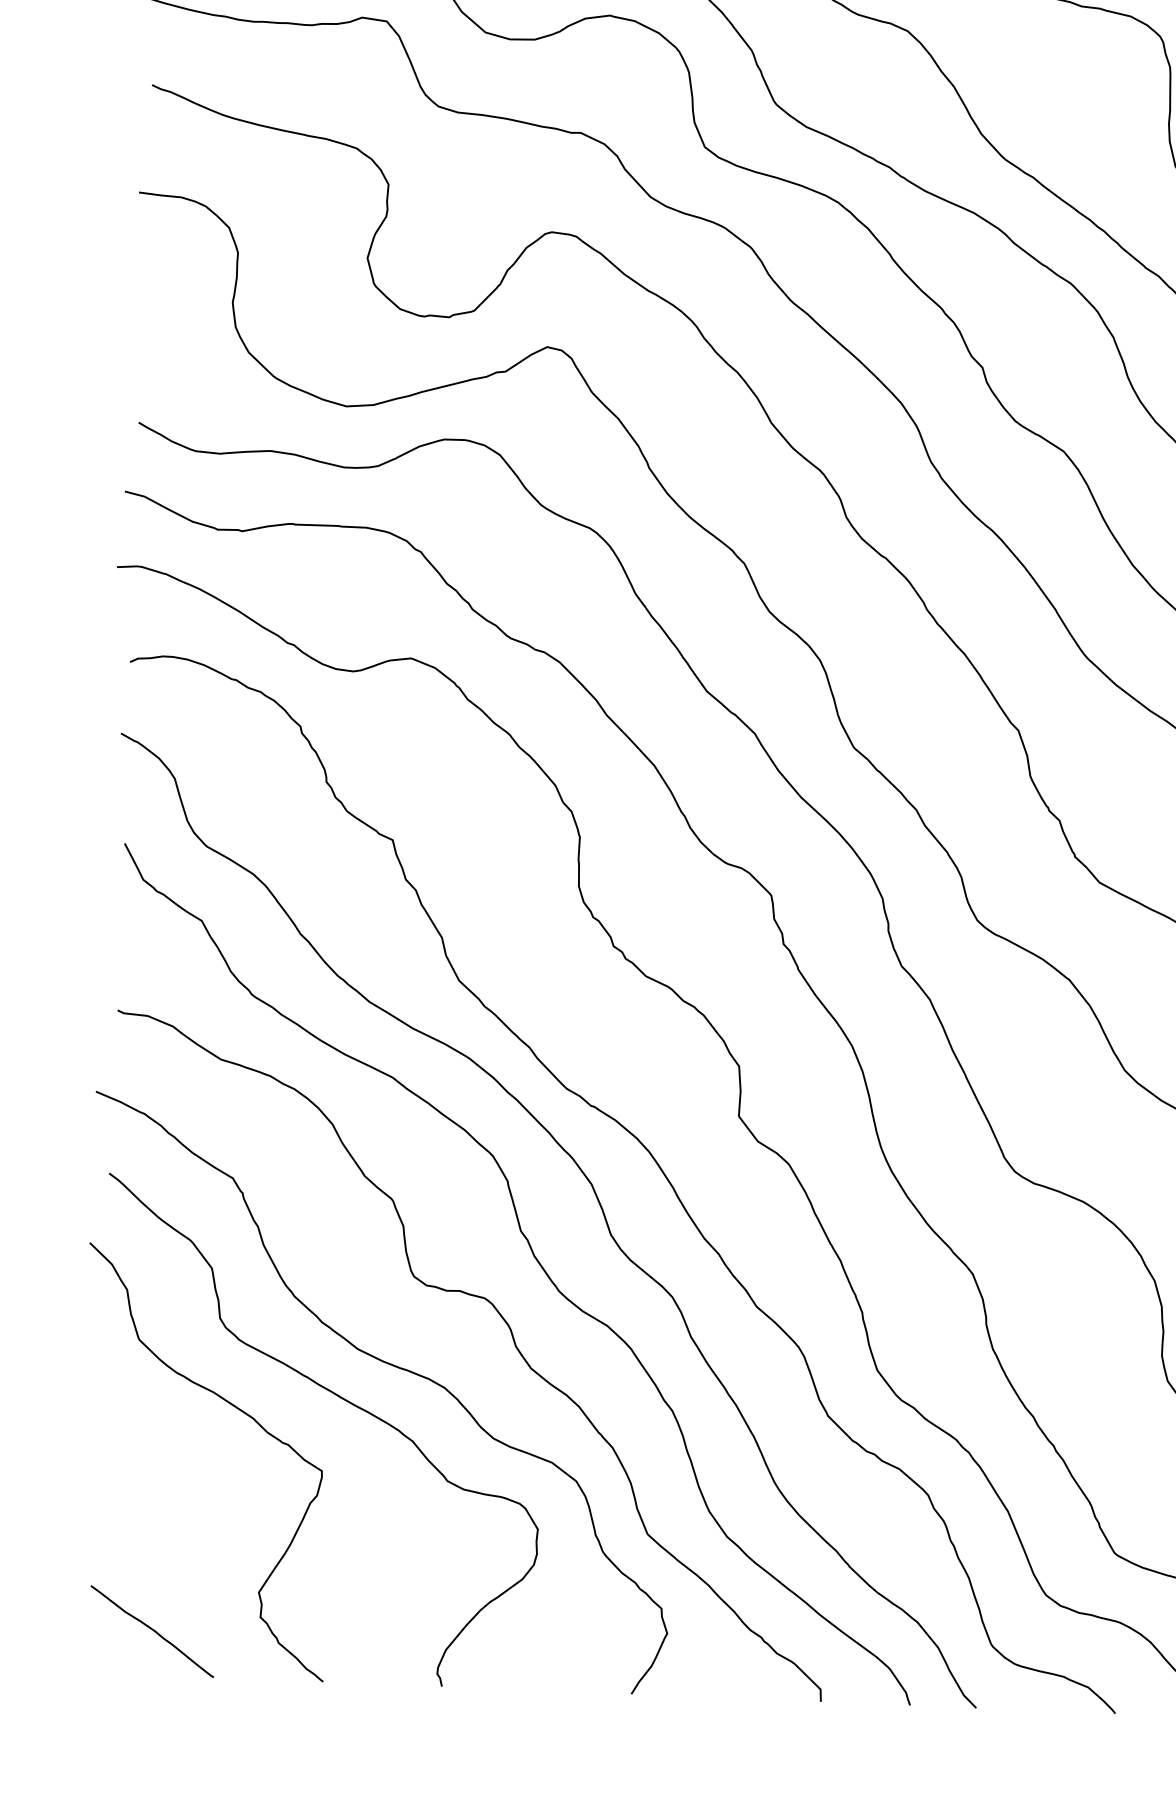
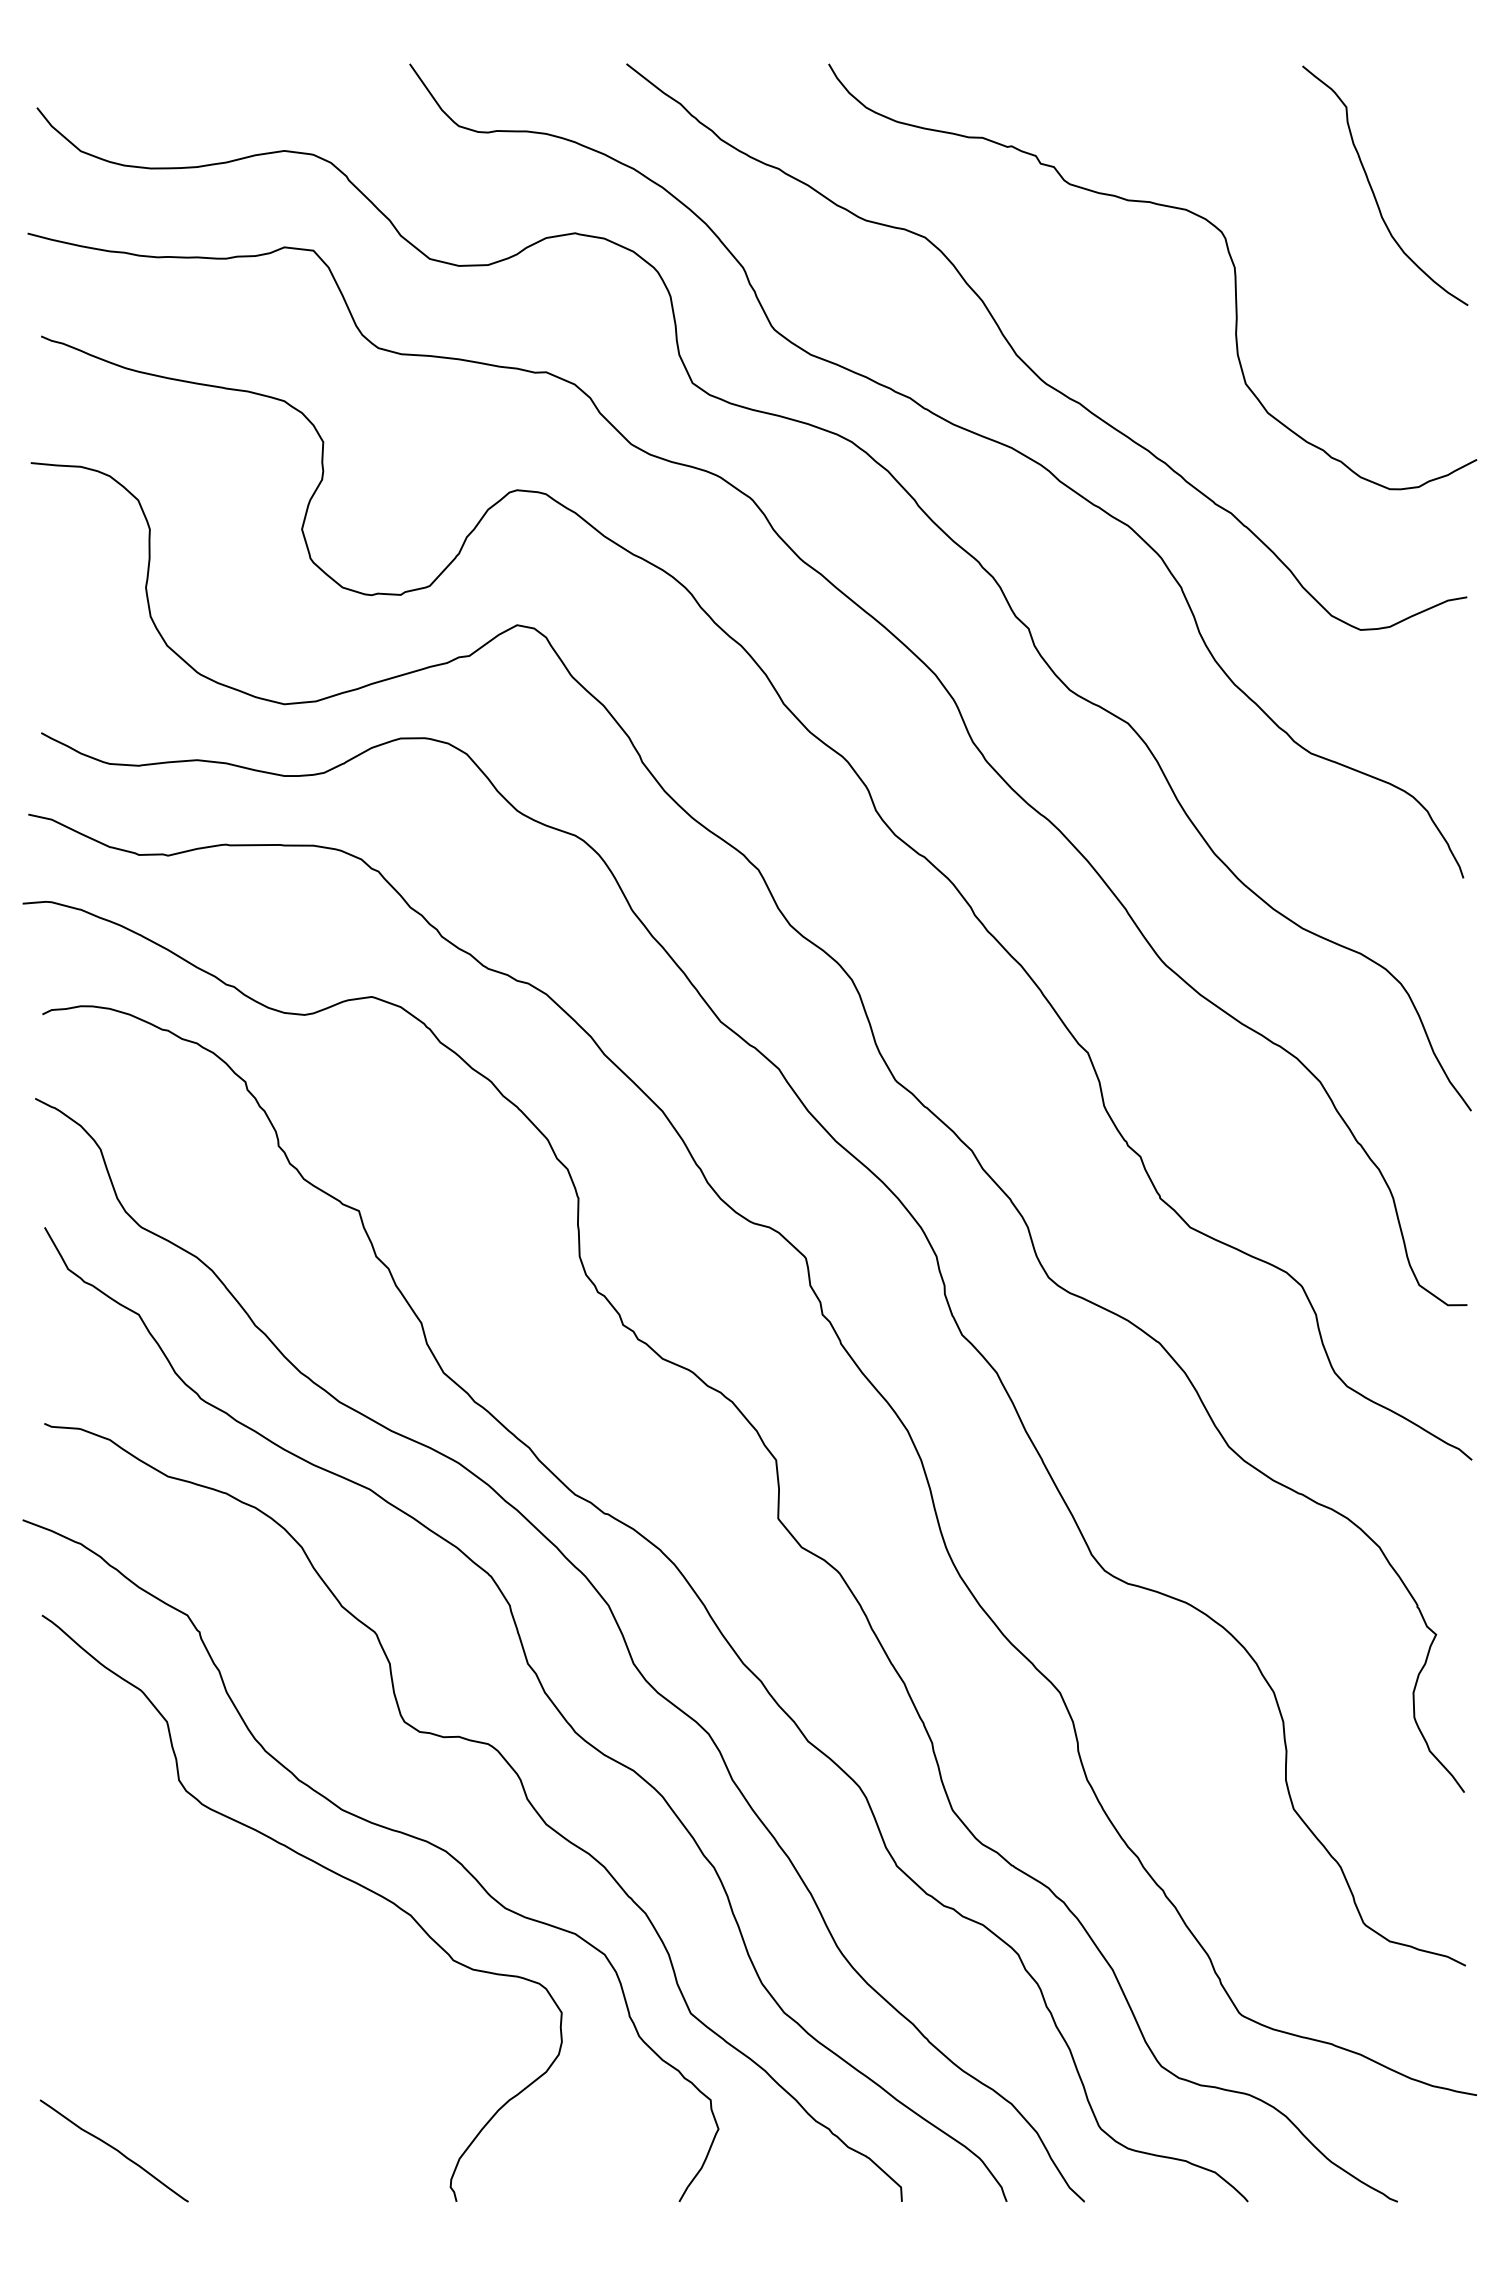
curve: (240, 1411) -> (207, 1888), removed

